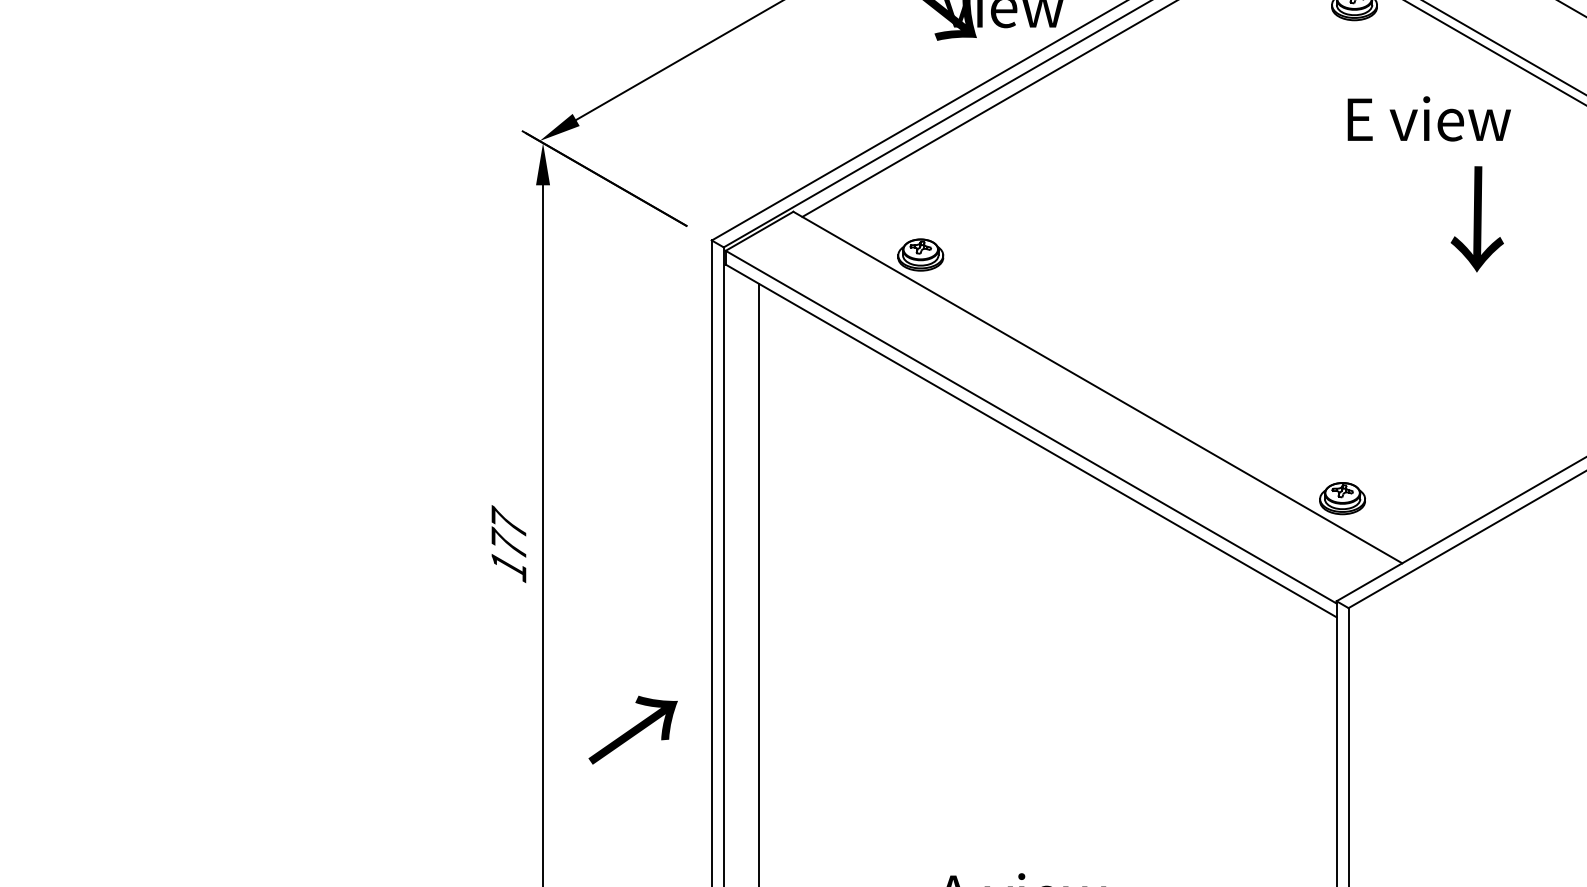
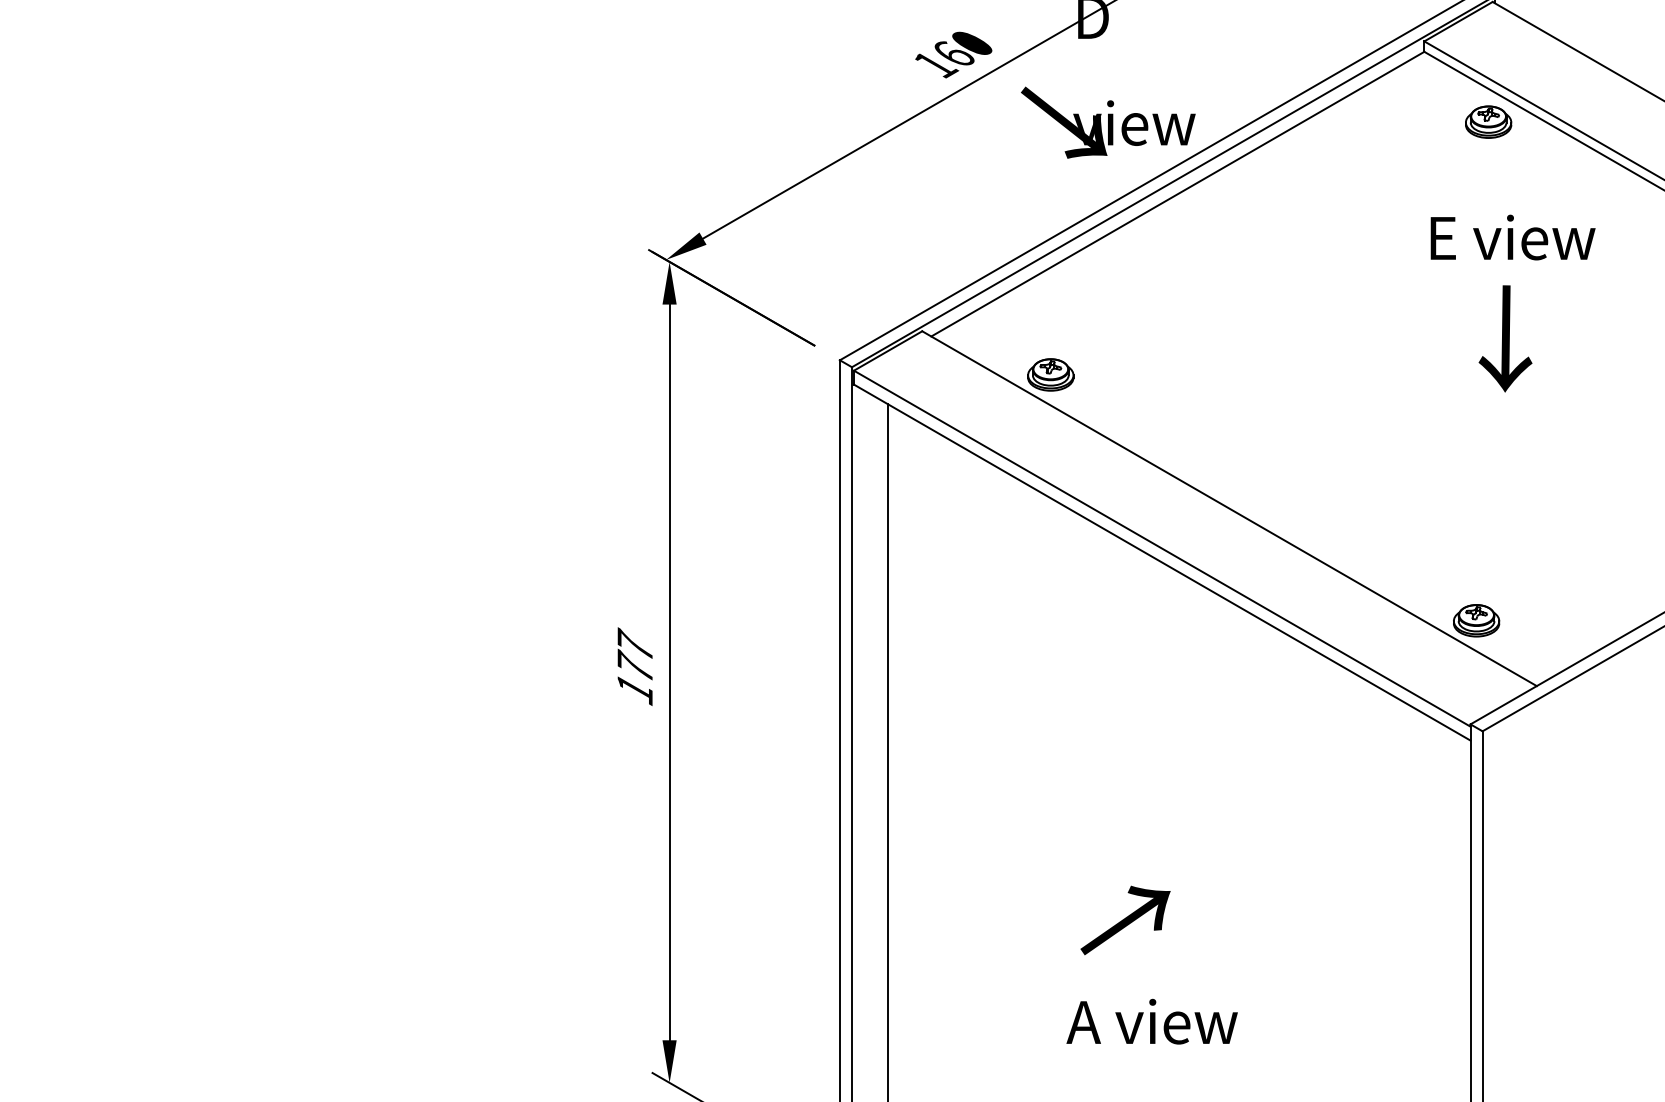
text: (1428, 118) -> (1512, 237), moved
text: (1477, 218) -> (1505, 338), moved
text: (633, 730) -> (1125, 920), moved

